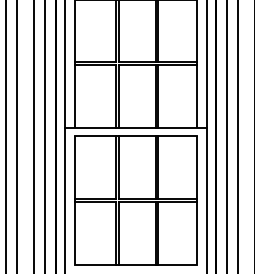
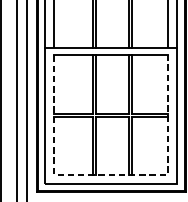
line: (136, 264) -> (111, 174), solid -> dashed

